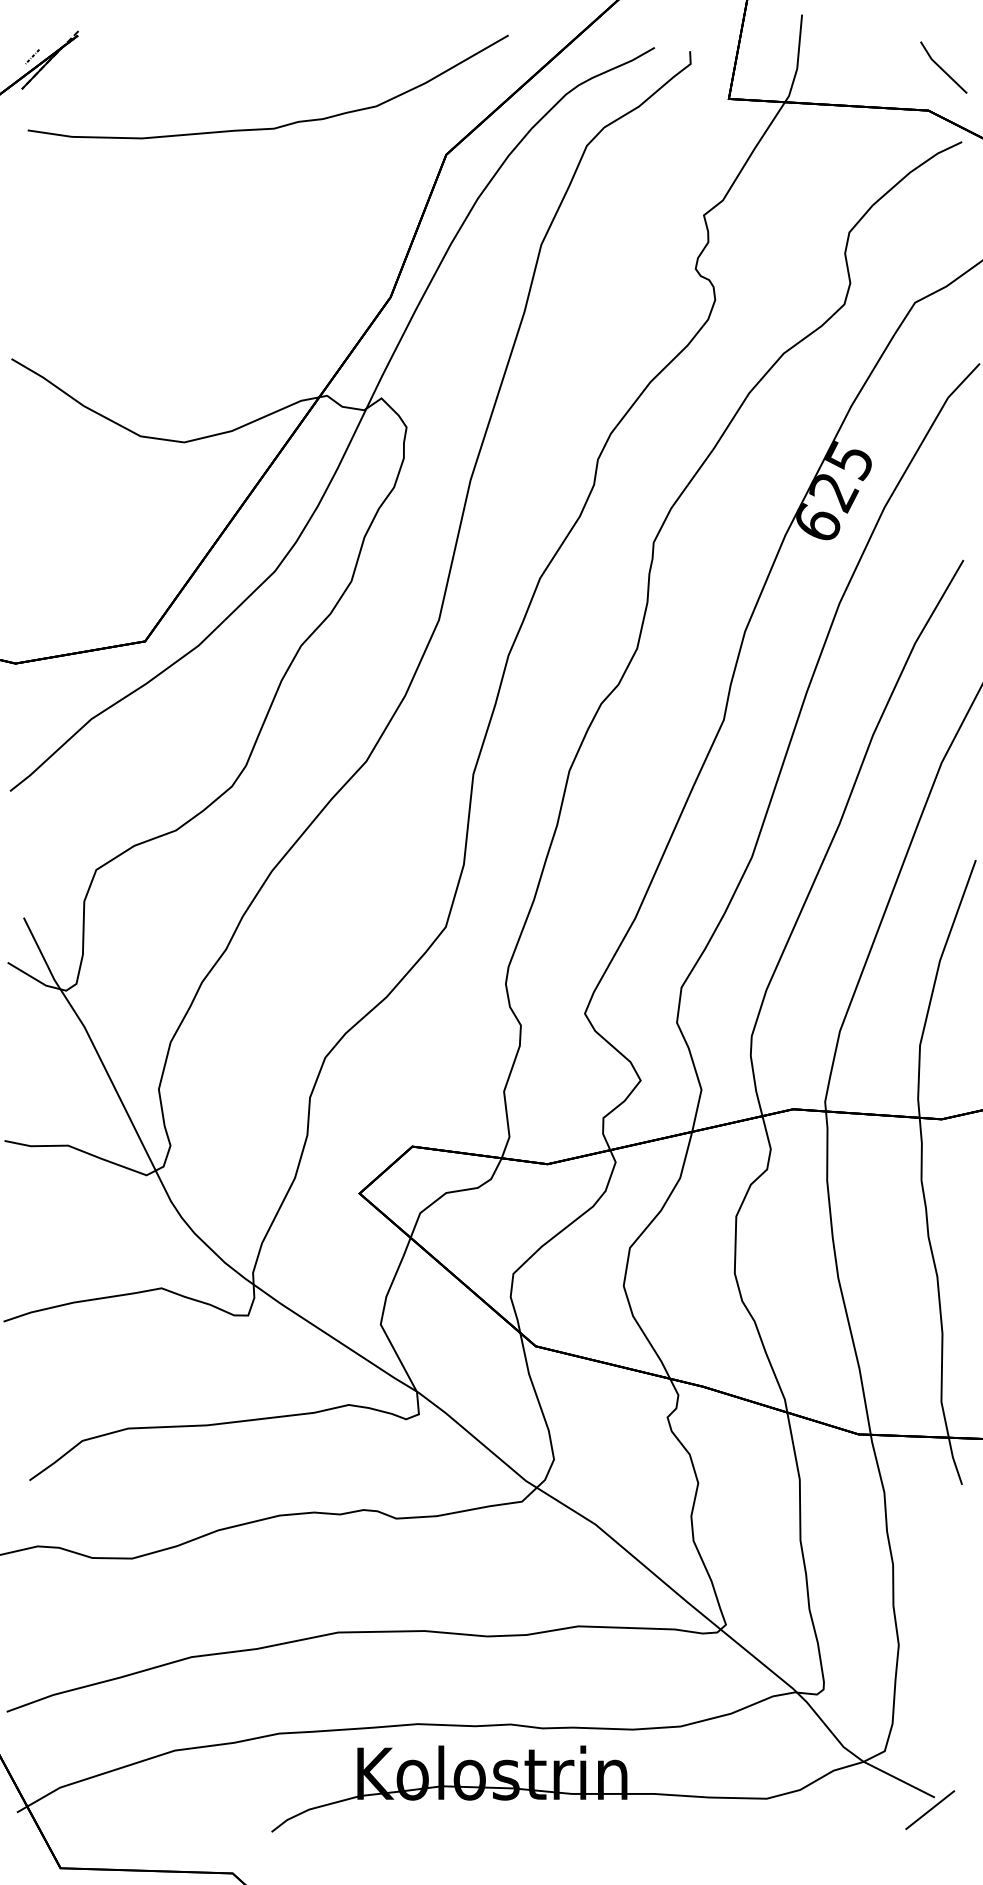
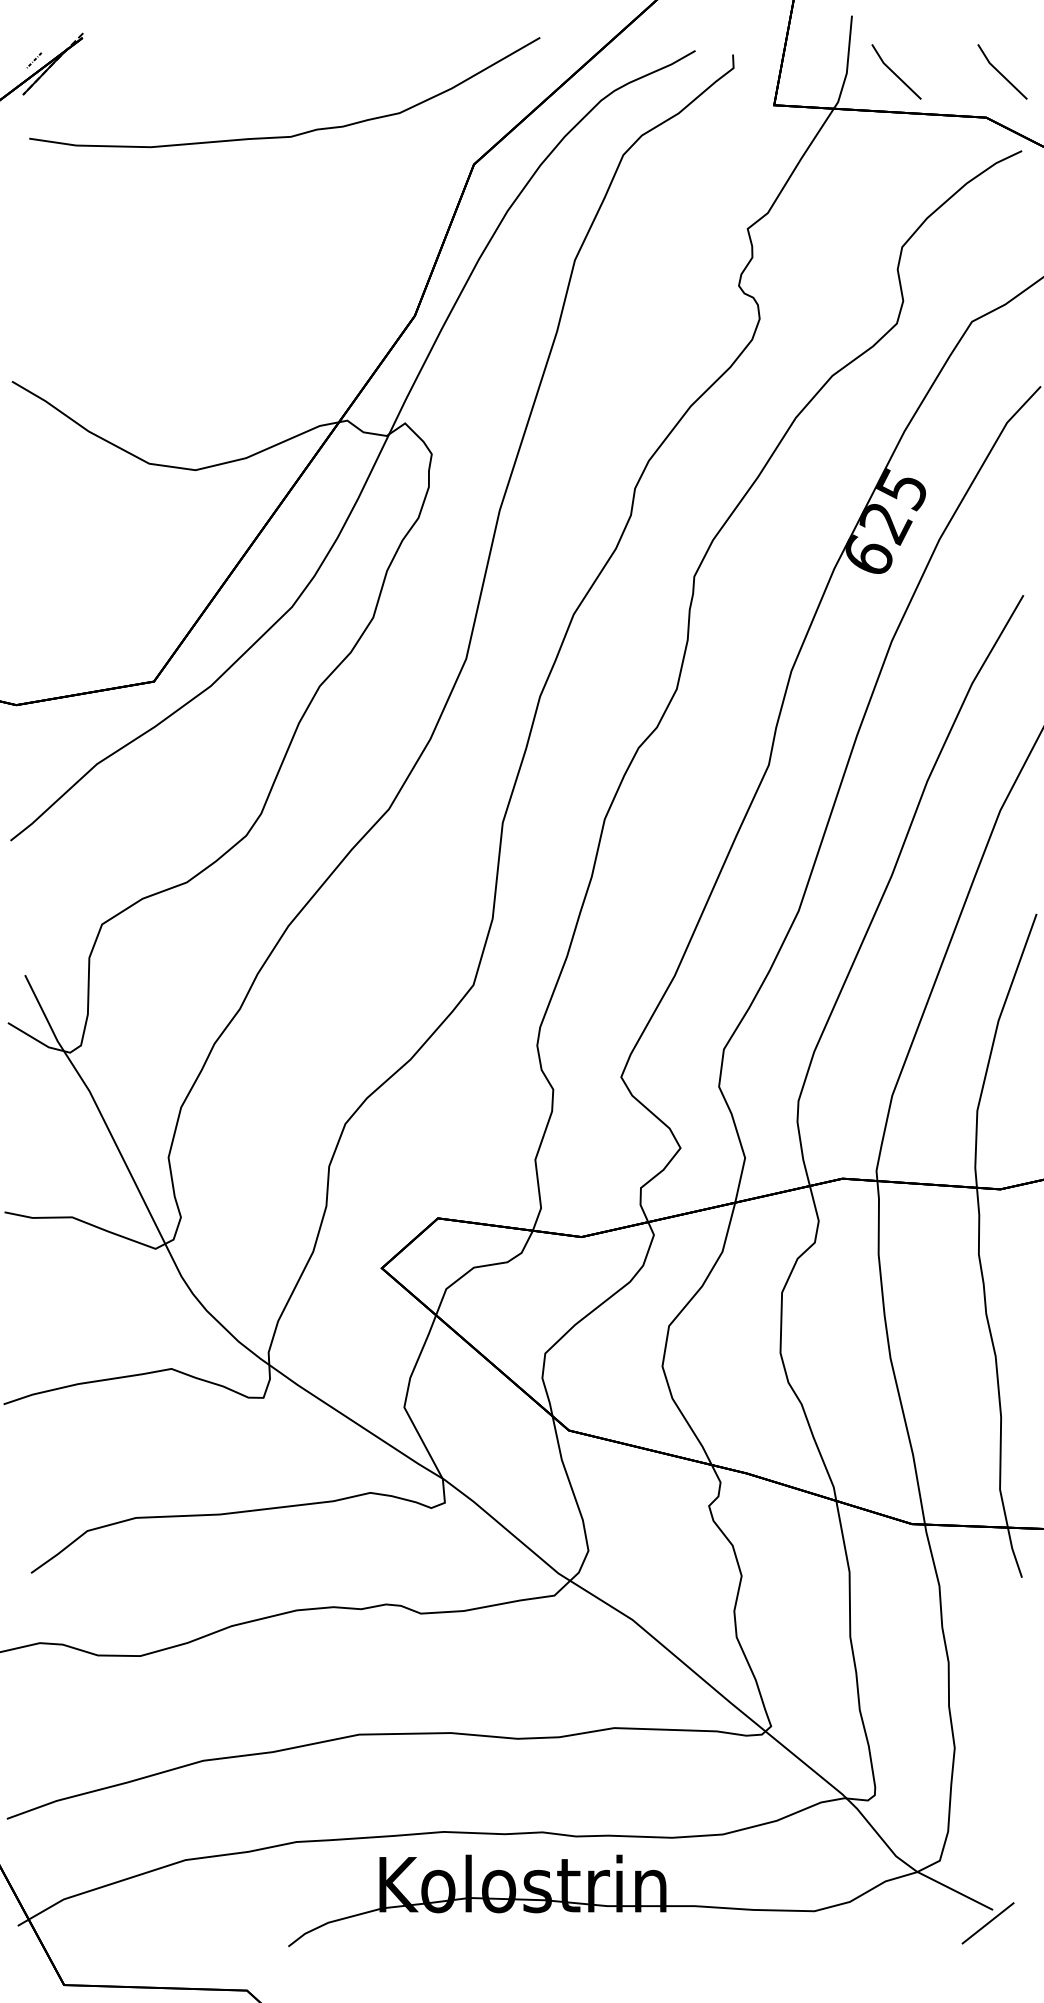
line: (842, 68) -> (894, 72), added

